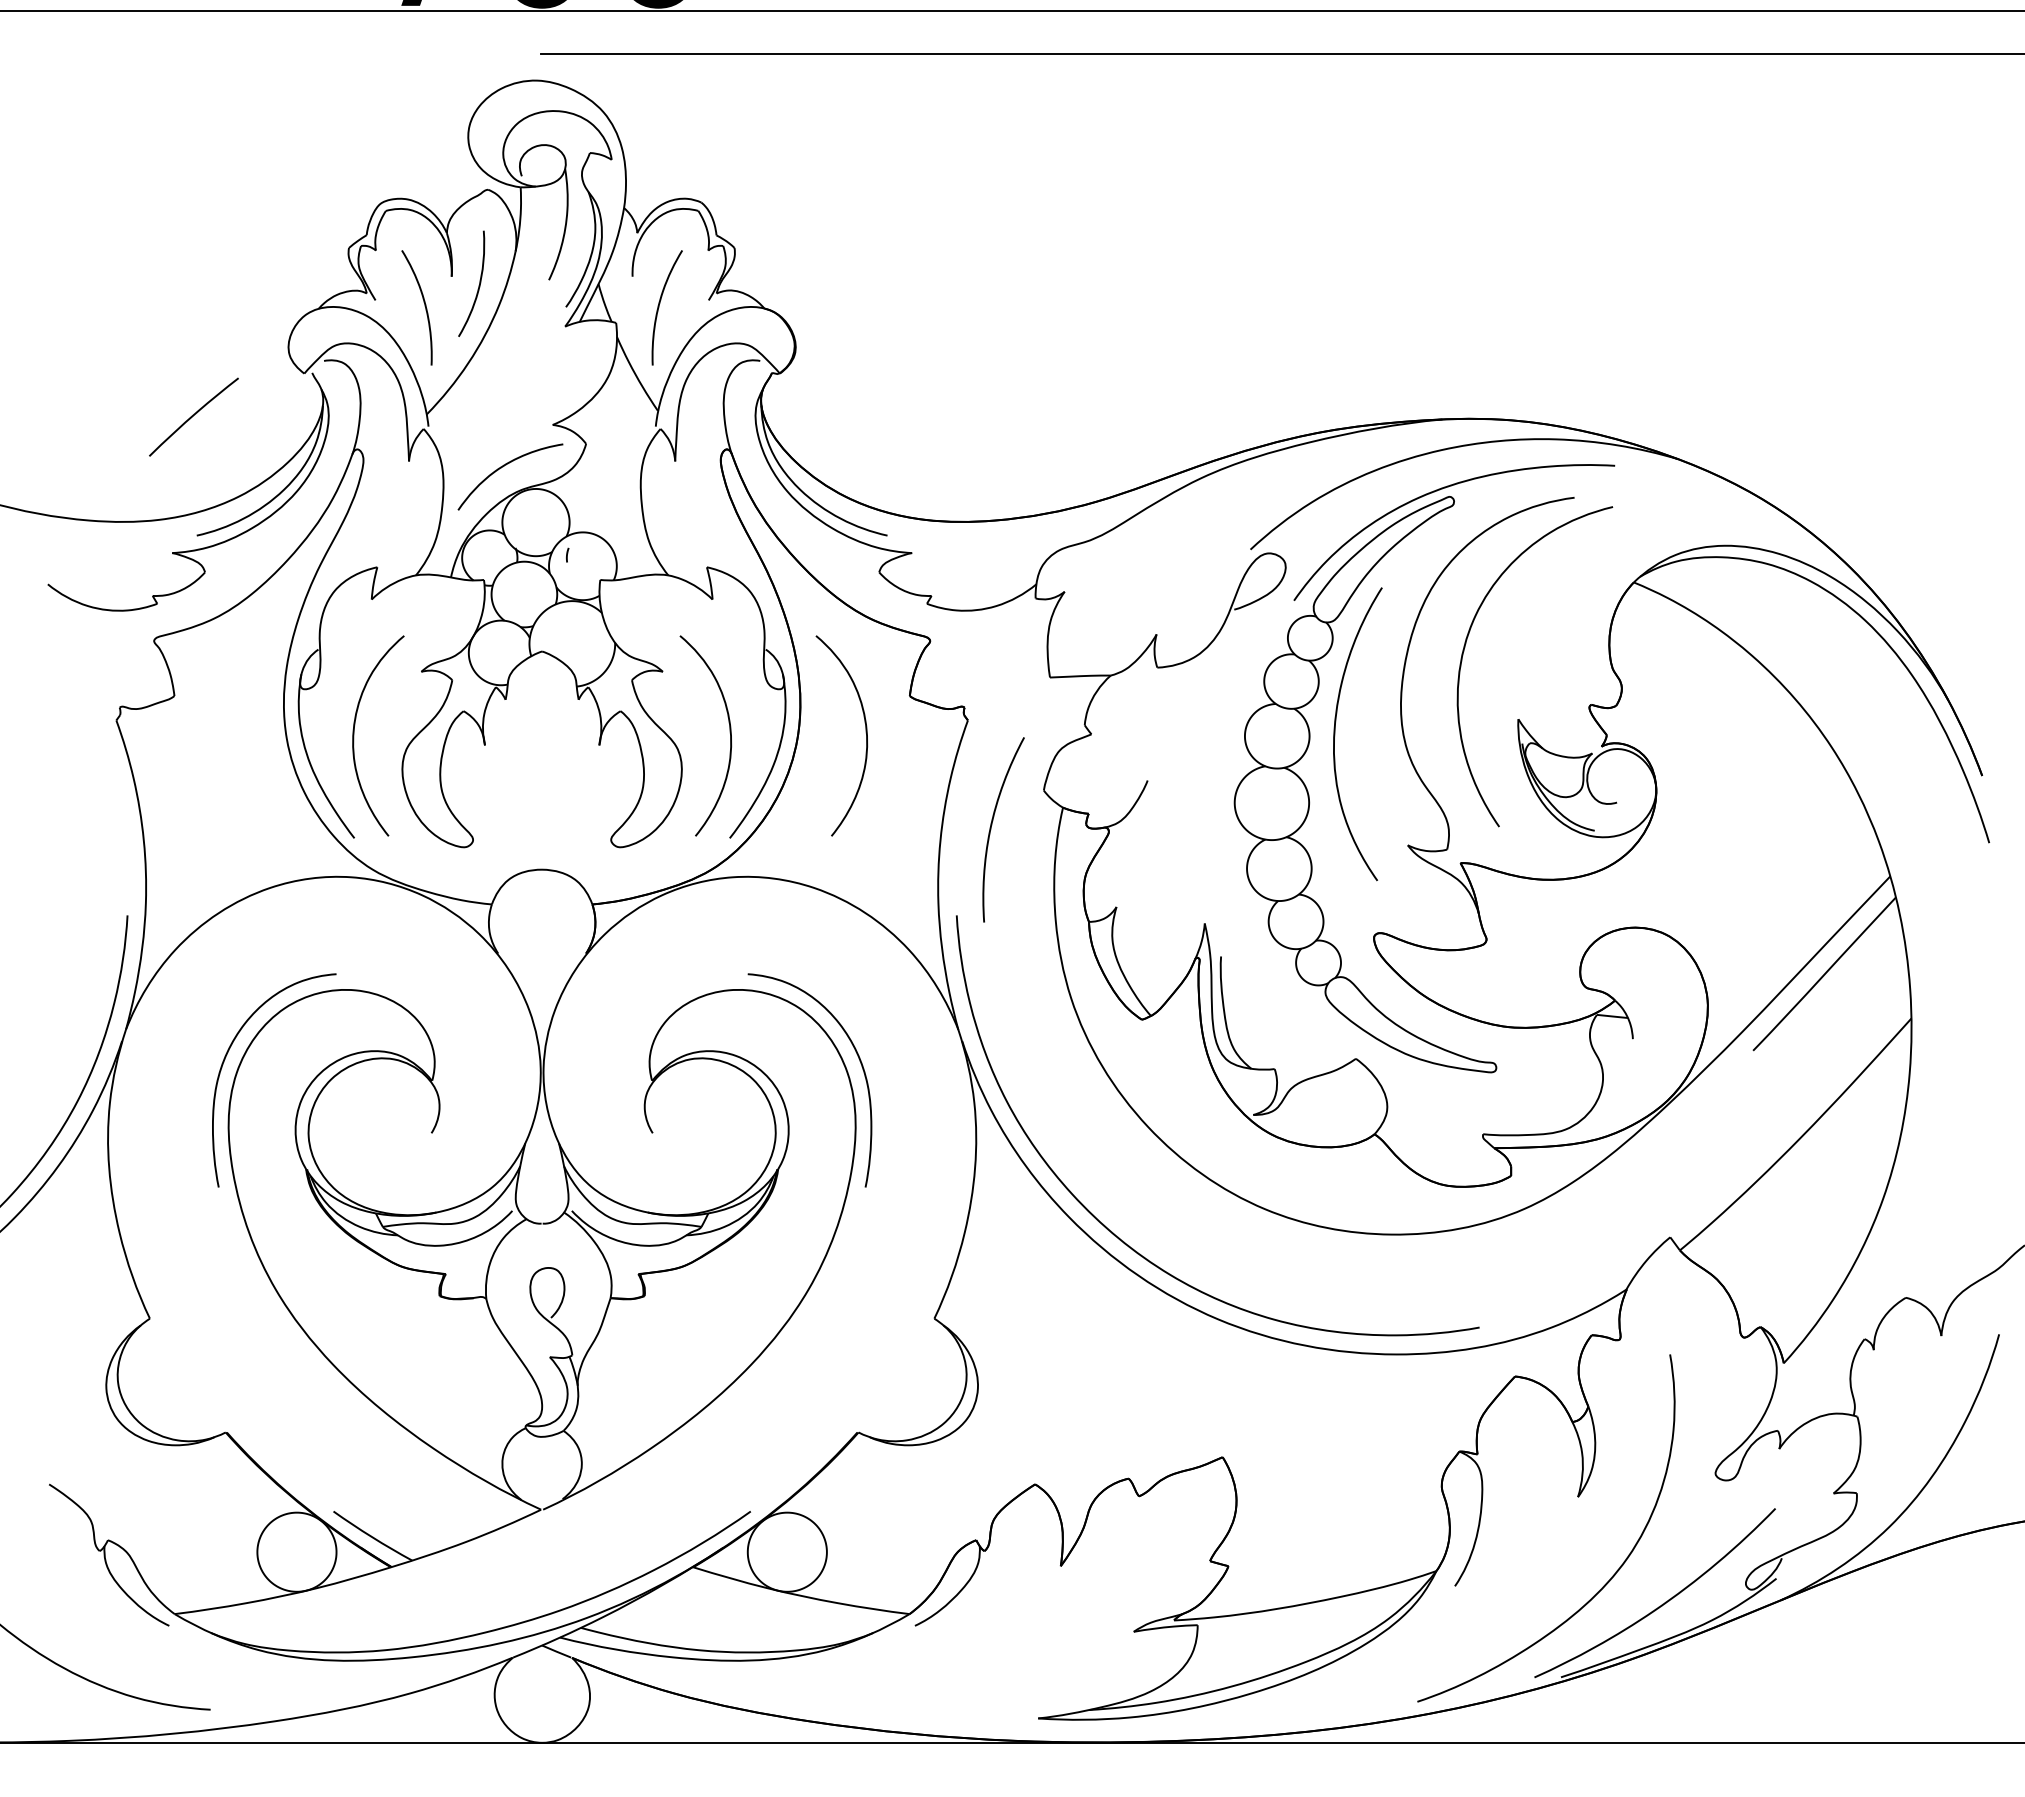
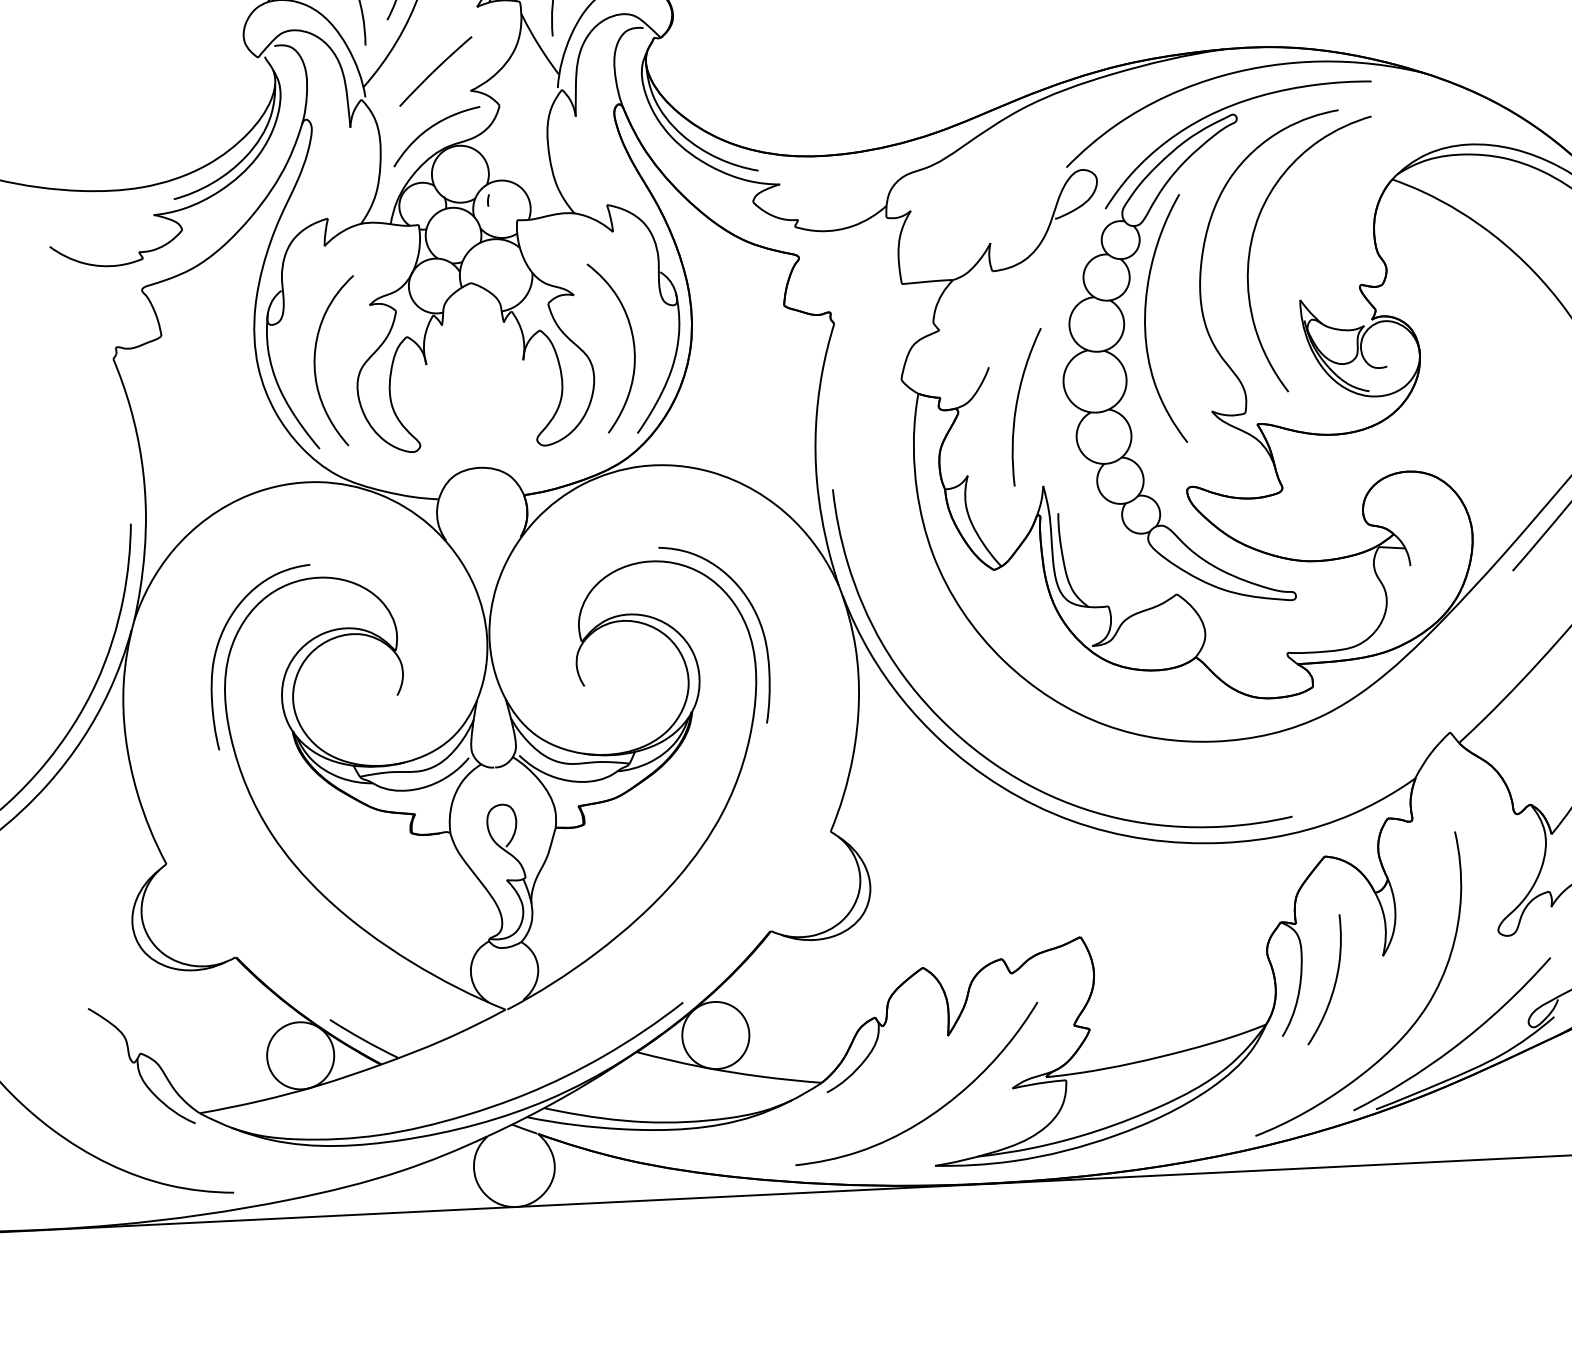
curve: (193, 416) -> (435, 71), moved
curve: (865, 732) -> (748, 338), removed
curve: (992, 825) -> (1017, 404), moved
curve: (1519, 1525) -> (1334, 982), added
curve: (1039, 1655) -> (933, 1112), added

